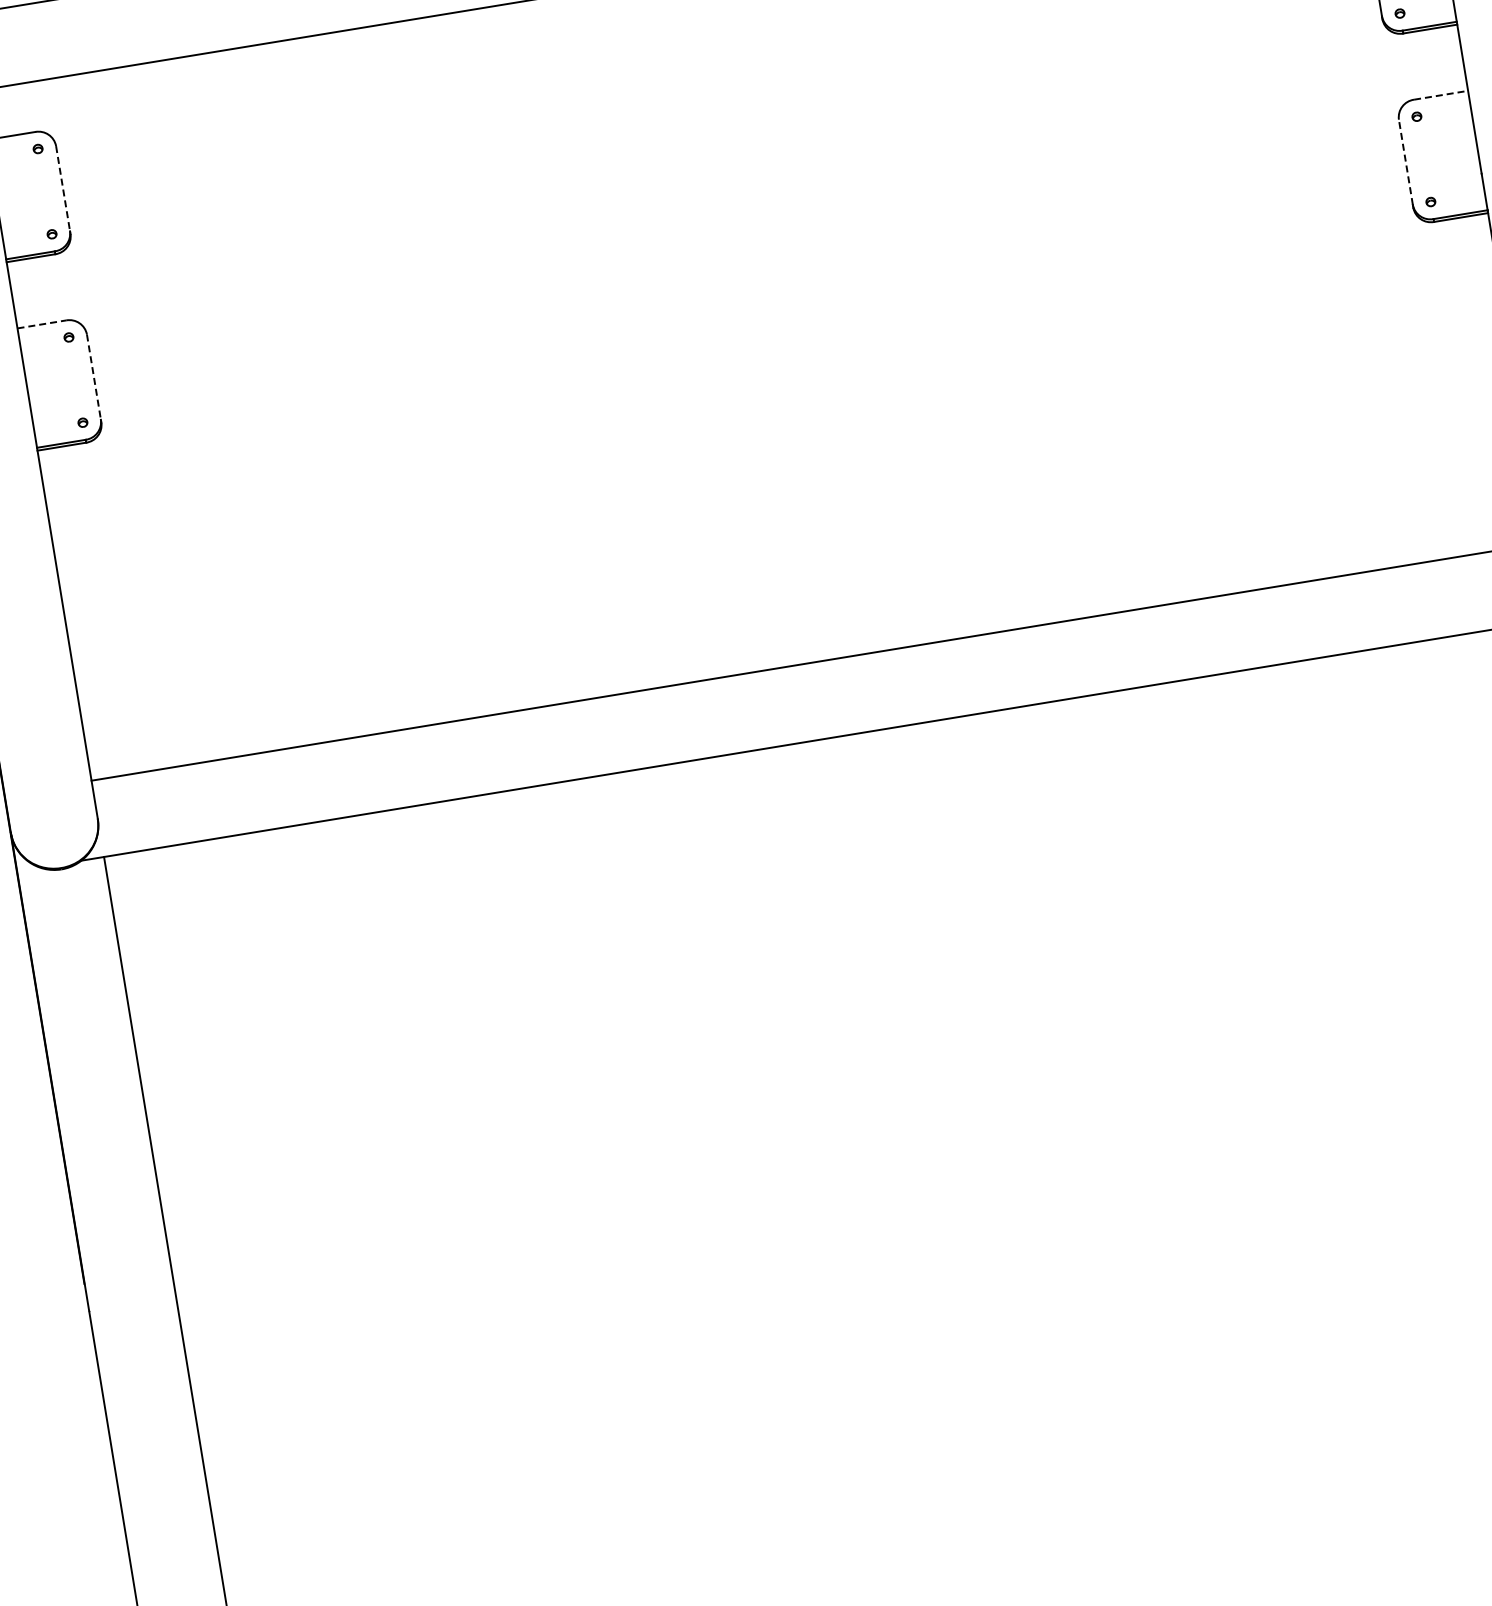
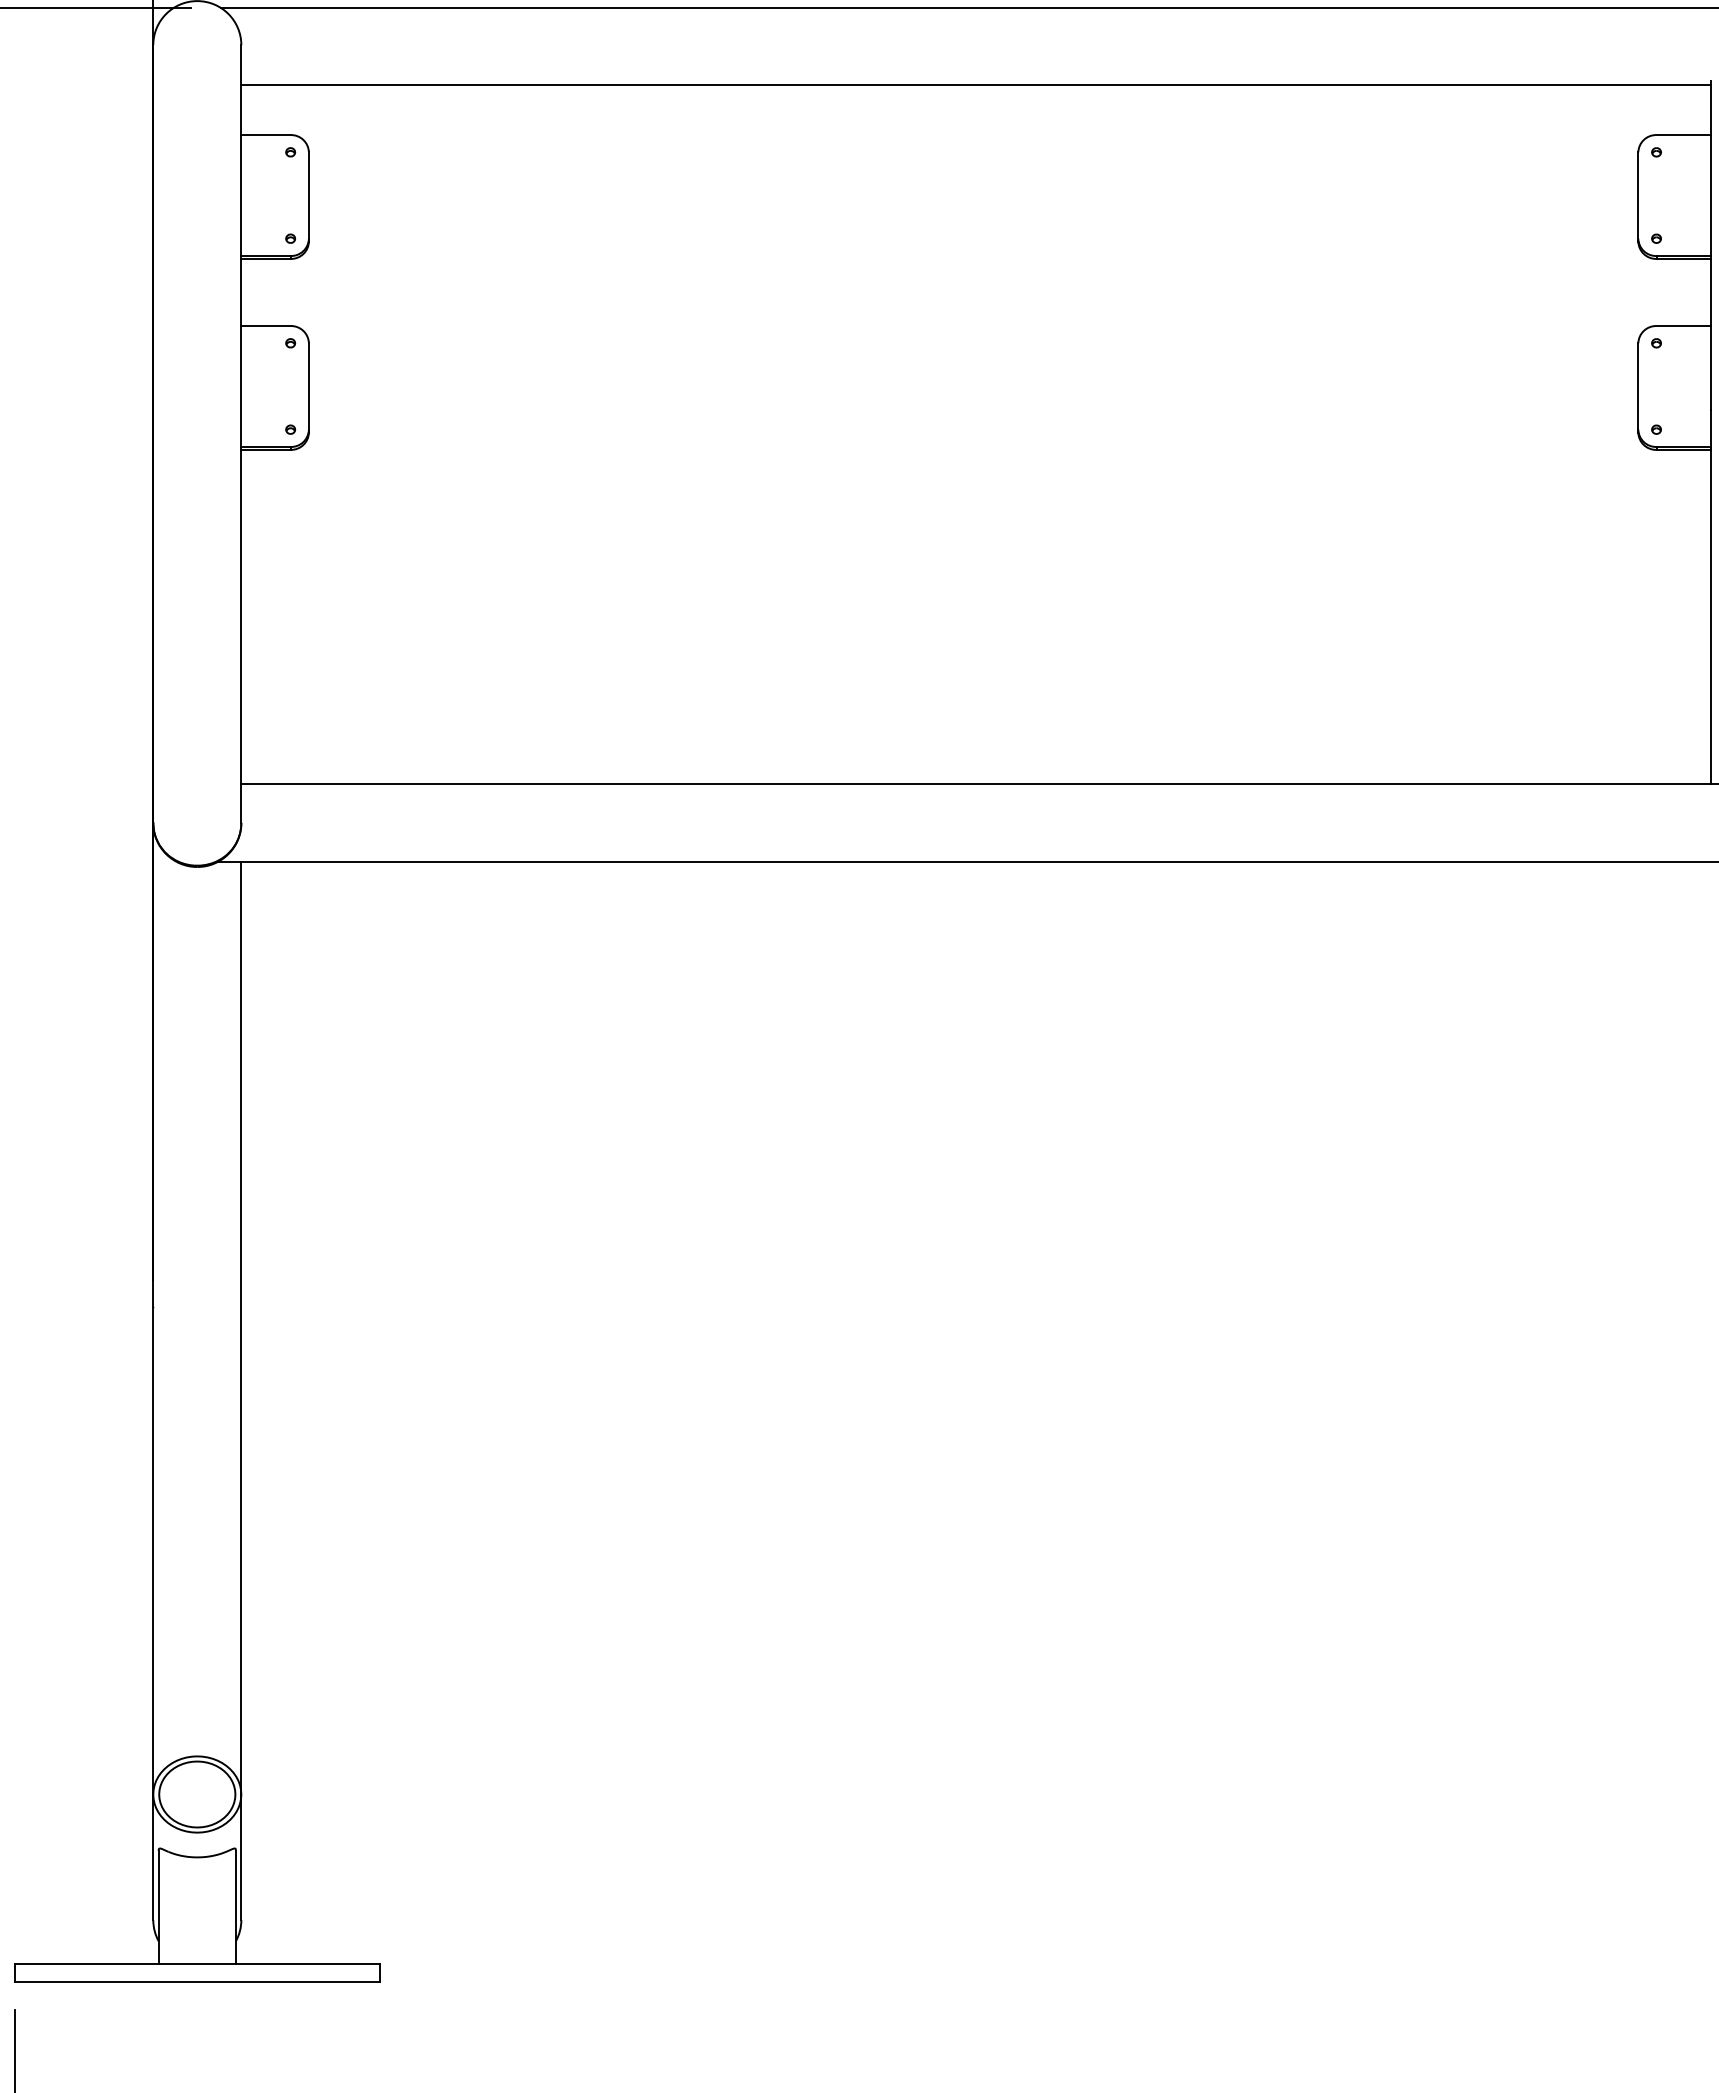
line: (1441, 95) -> (1684, 326), dashed -> solid
line: (1406, 162) -> (1638, 386), dashed -> solid
line: (62, 189) -> (308, 196), dashed -> solid
line: (42, 324) -> (266, 326), dashed -> solid
line: (93, 378) -> (308, 387), dashed -> solid

